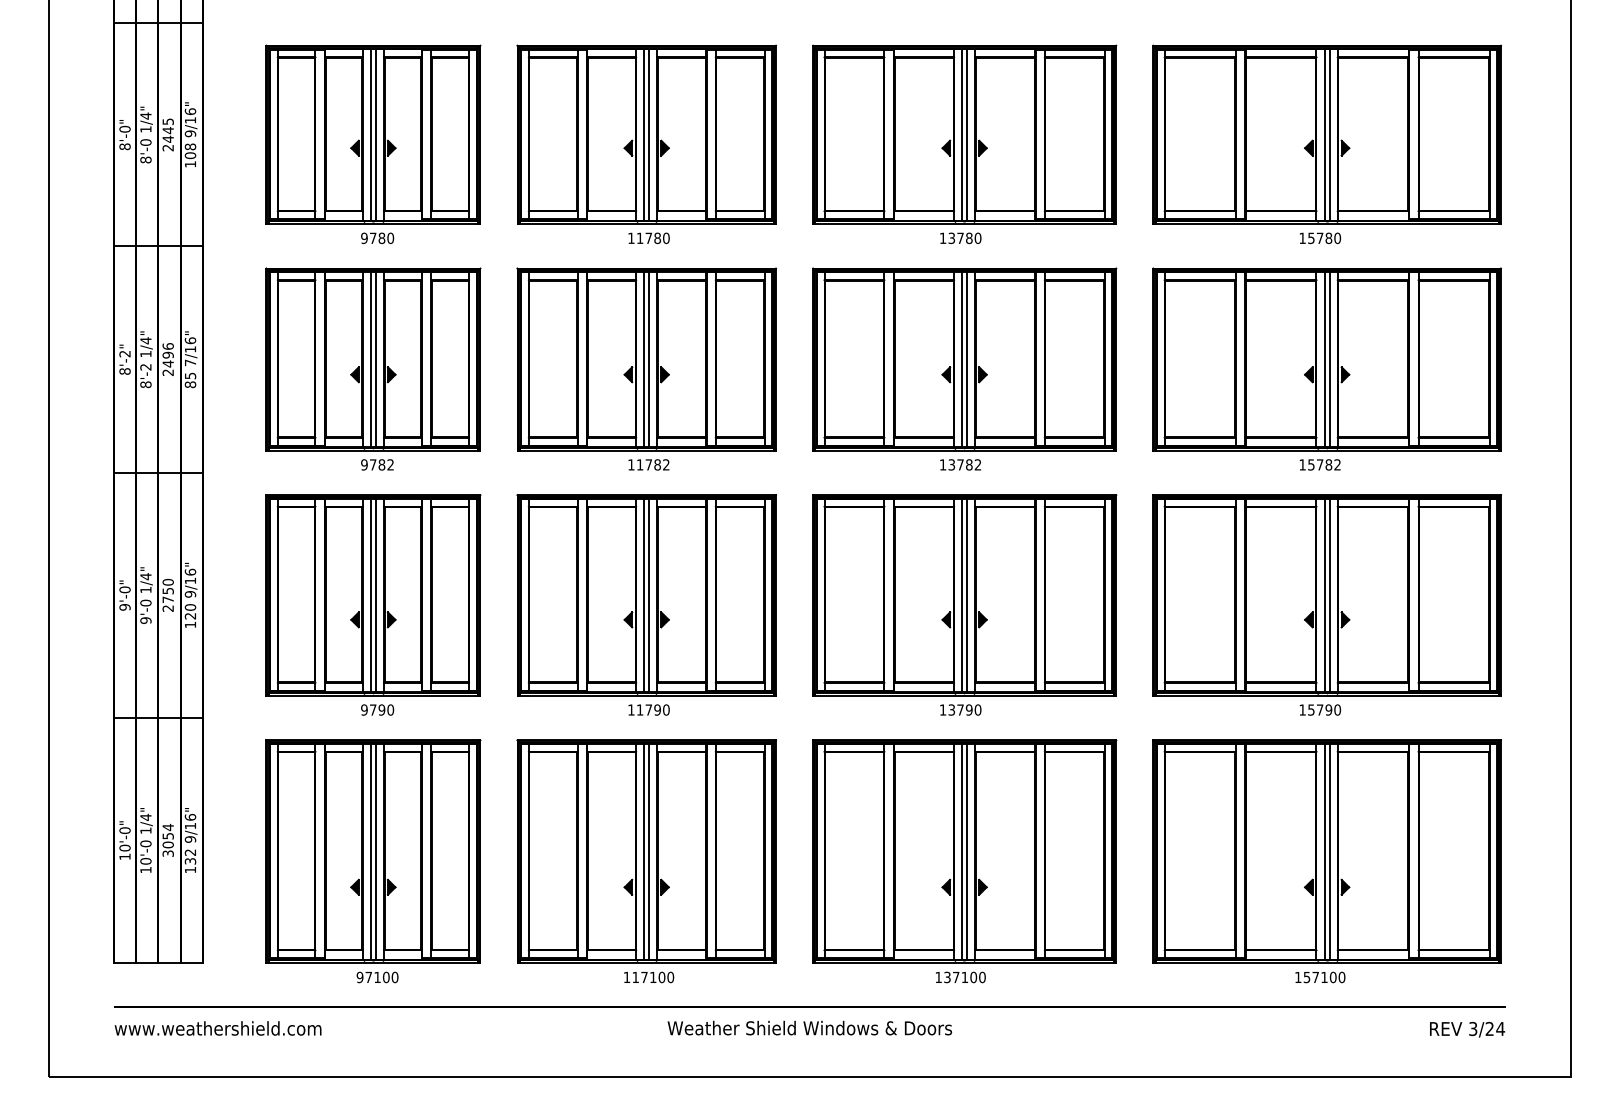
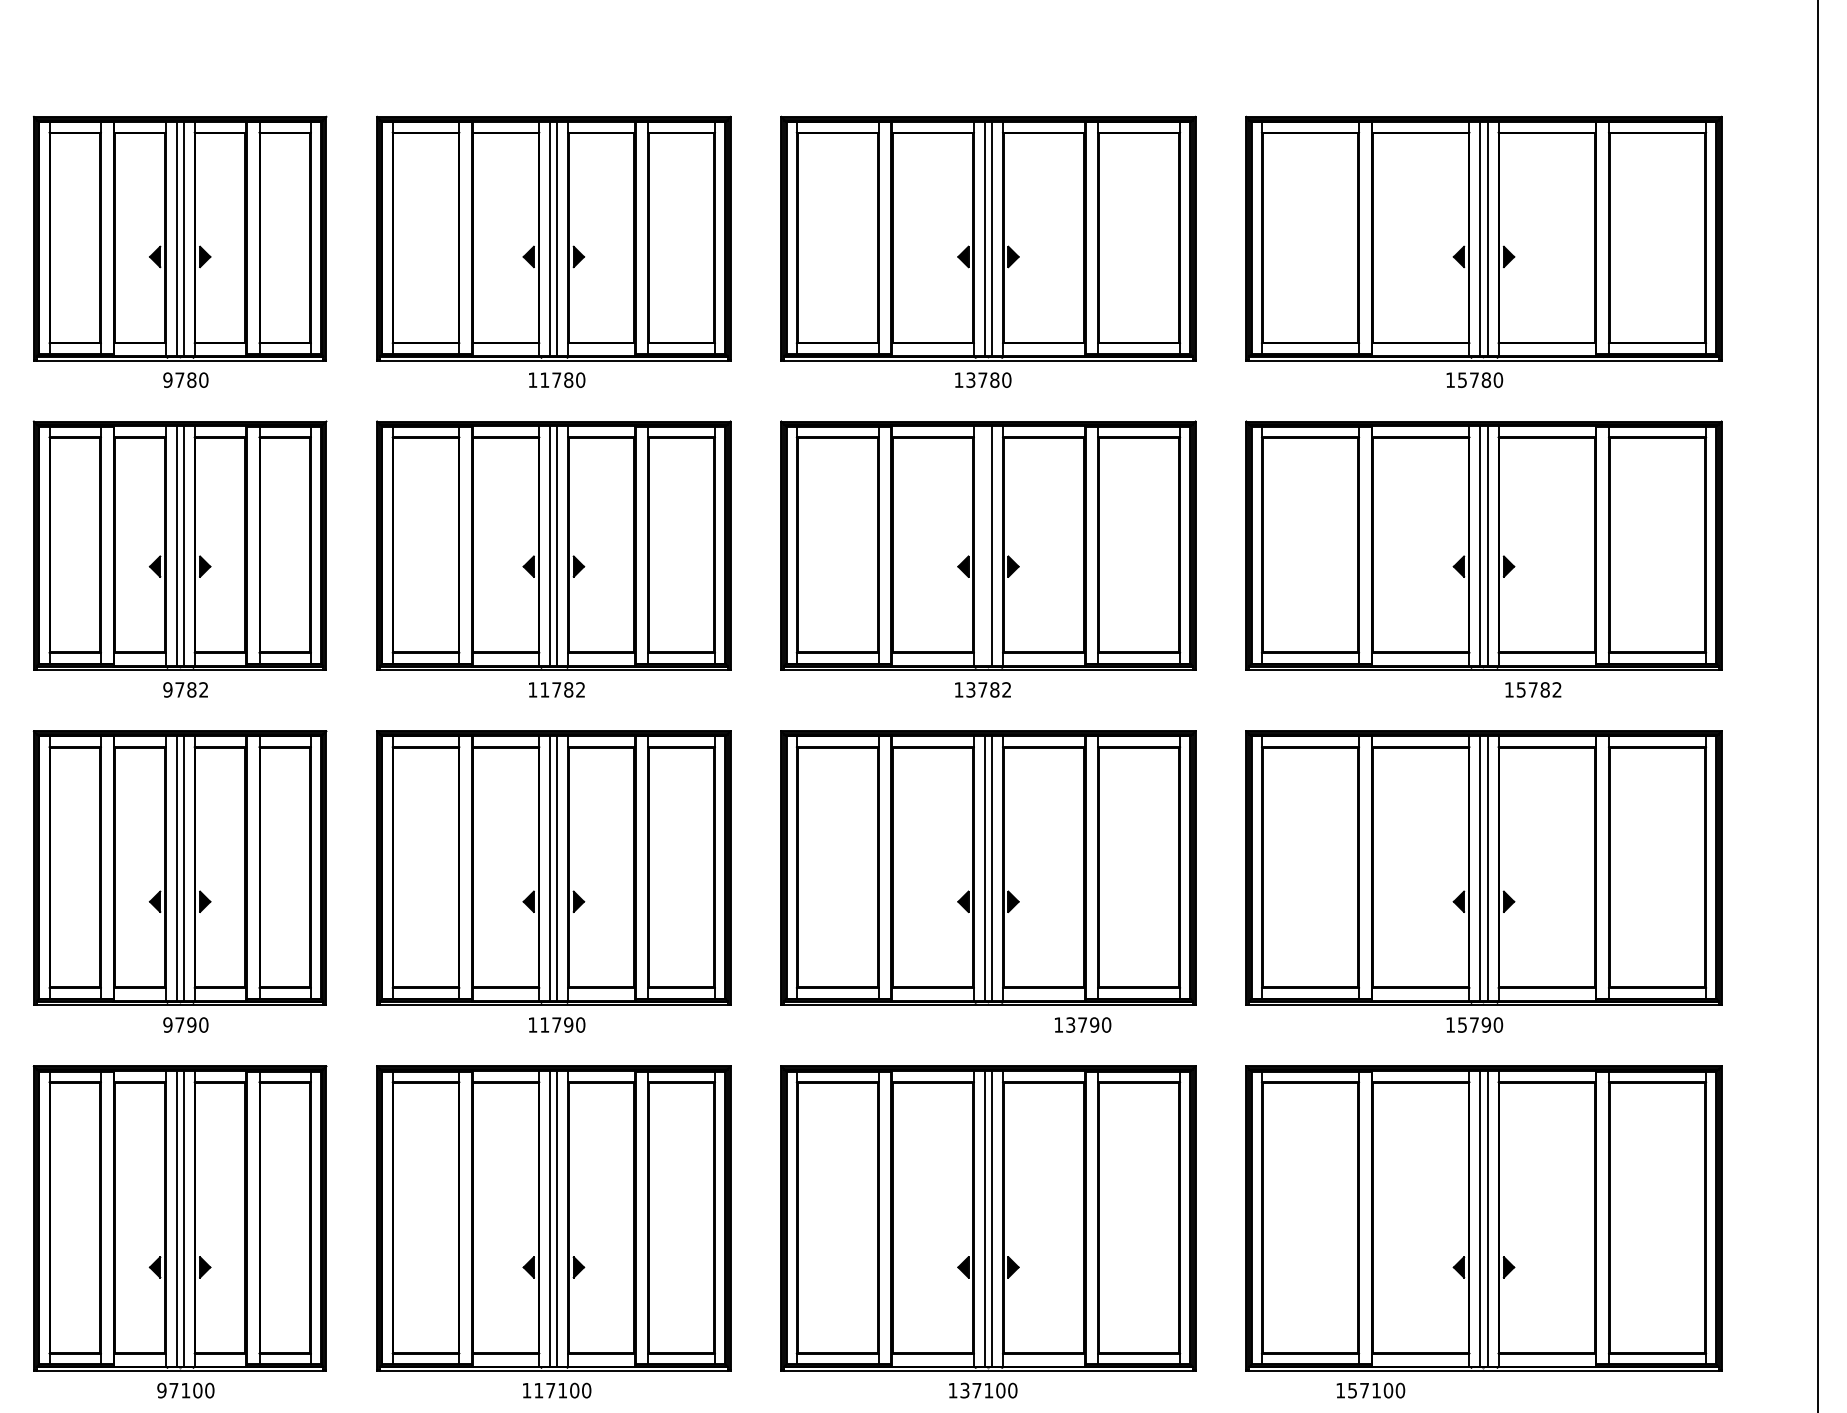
line: (962, 359) -> (985, 545), removed
text: (1319, 464) -> (1532, 689), moved
text: (960, 709) -> (1082, 1024), moved
text: (1320, 977) -> (1371, 1390), moved

